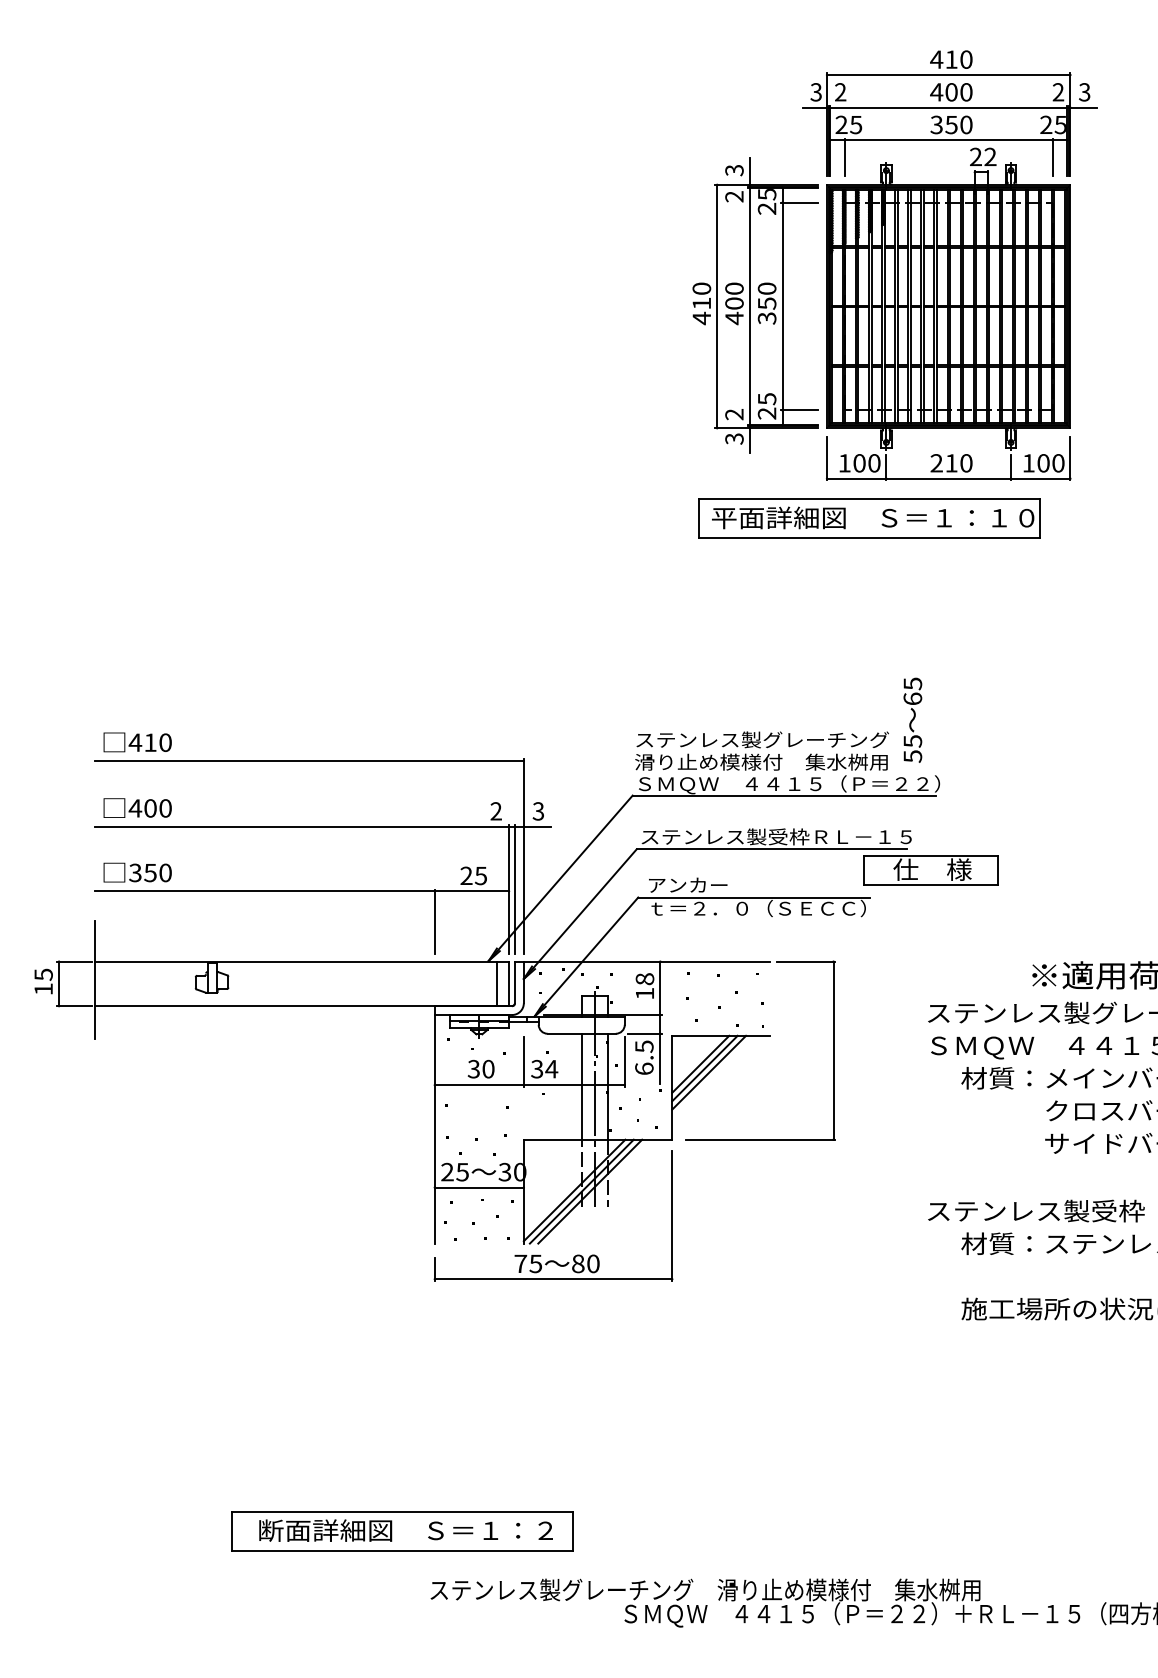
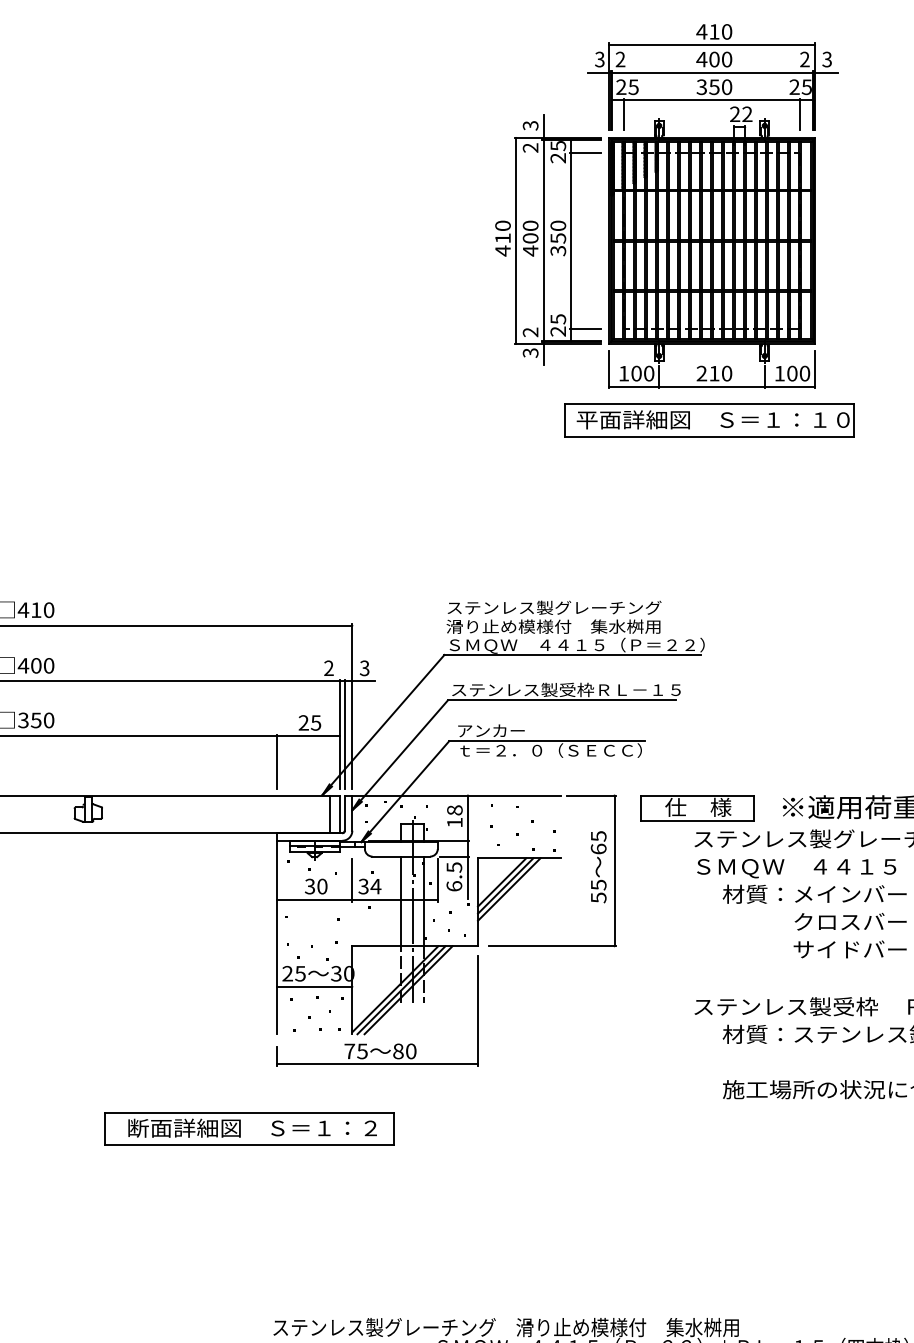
part: (869, 518) -> (710, 420), moved
text: (912, 719) -> (598, 866), moved
part: (930, 870) -> (696, 808), moved
part: (402, 1531) -> (249, 1128), moved

